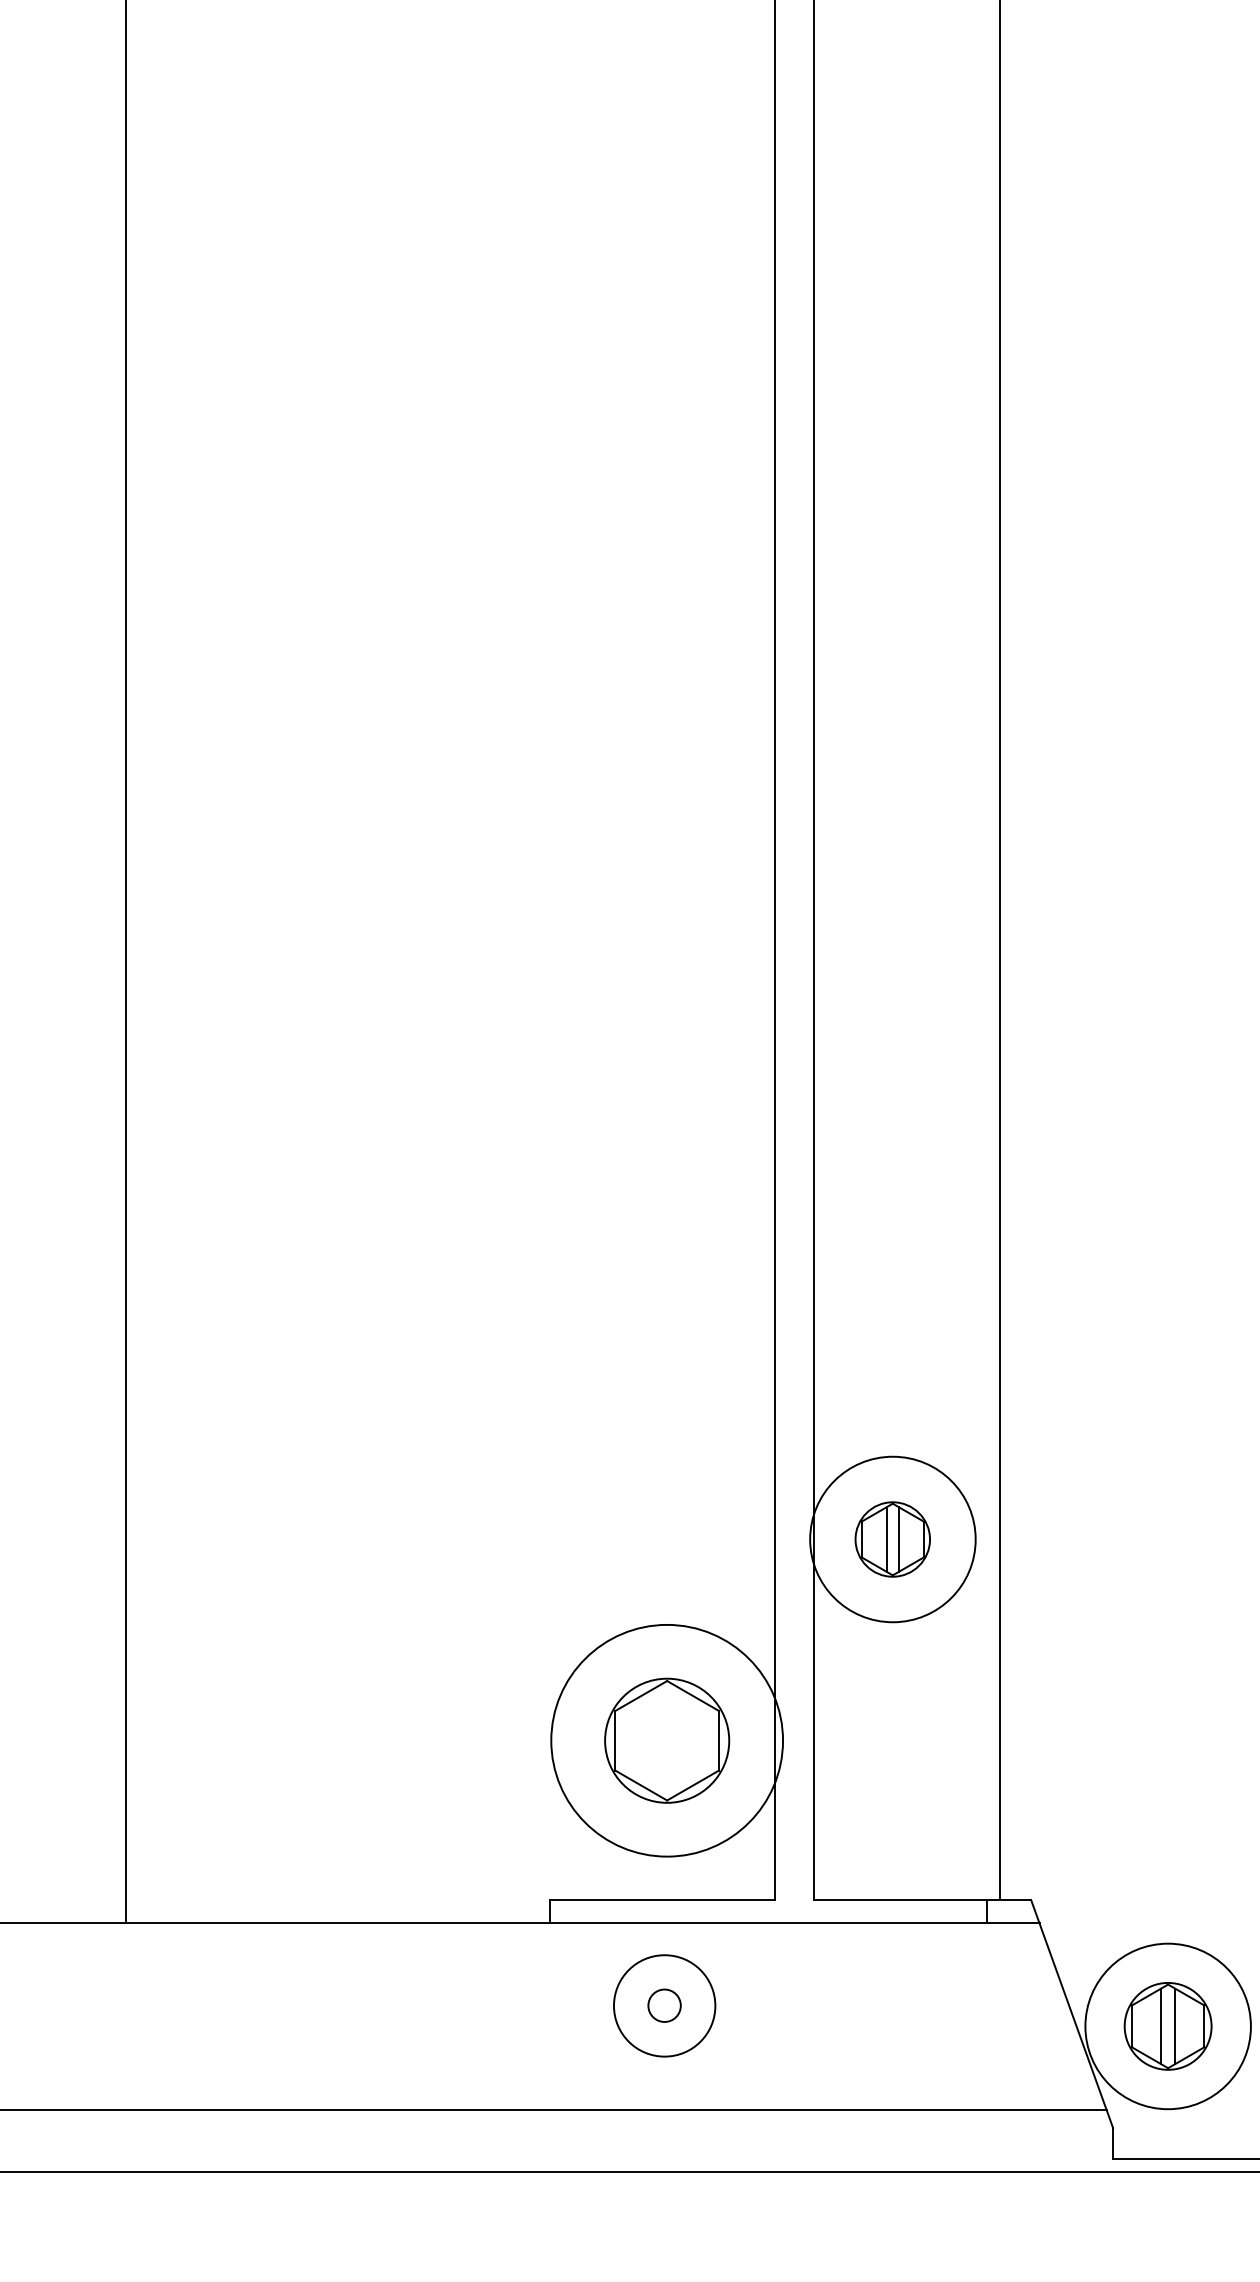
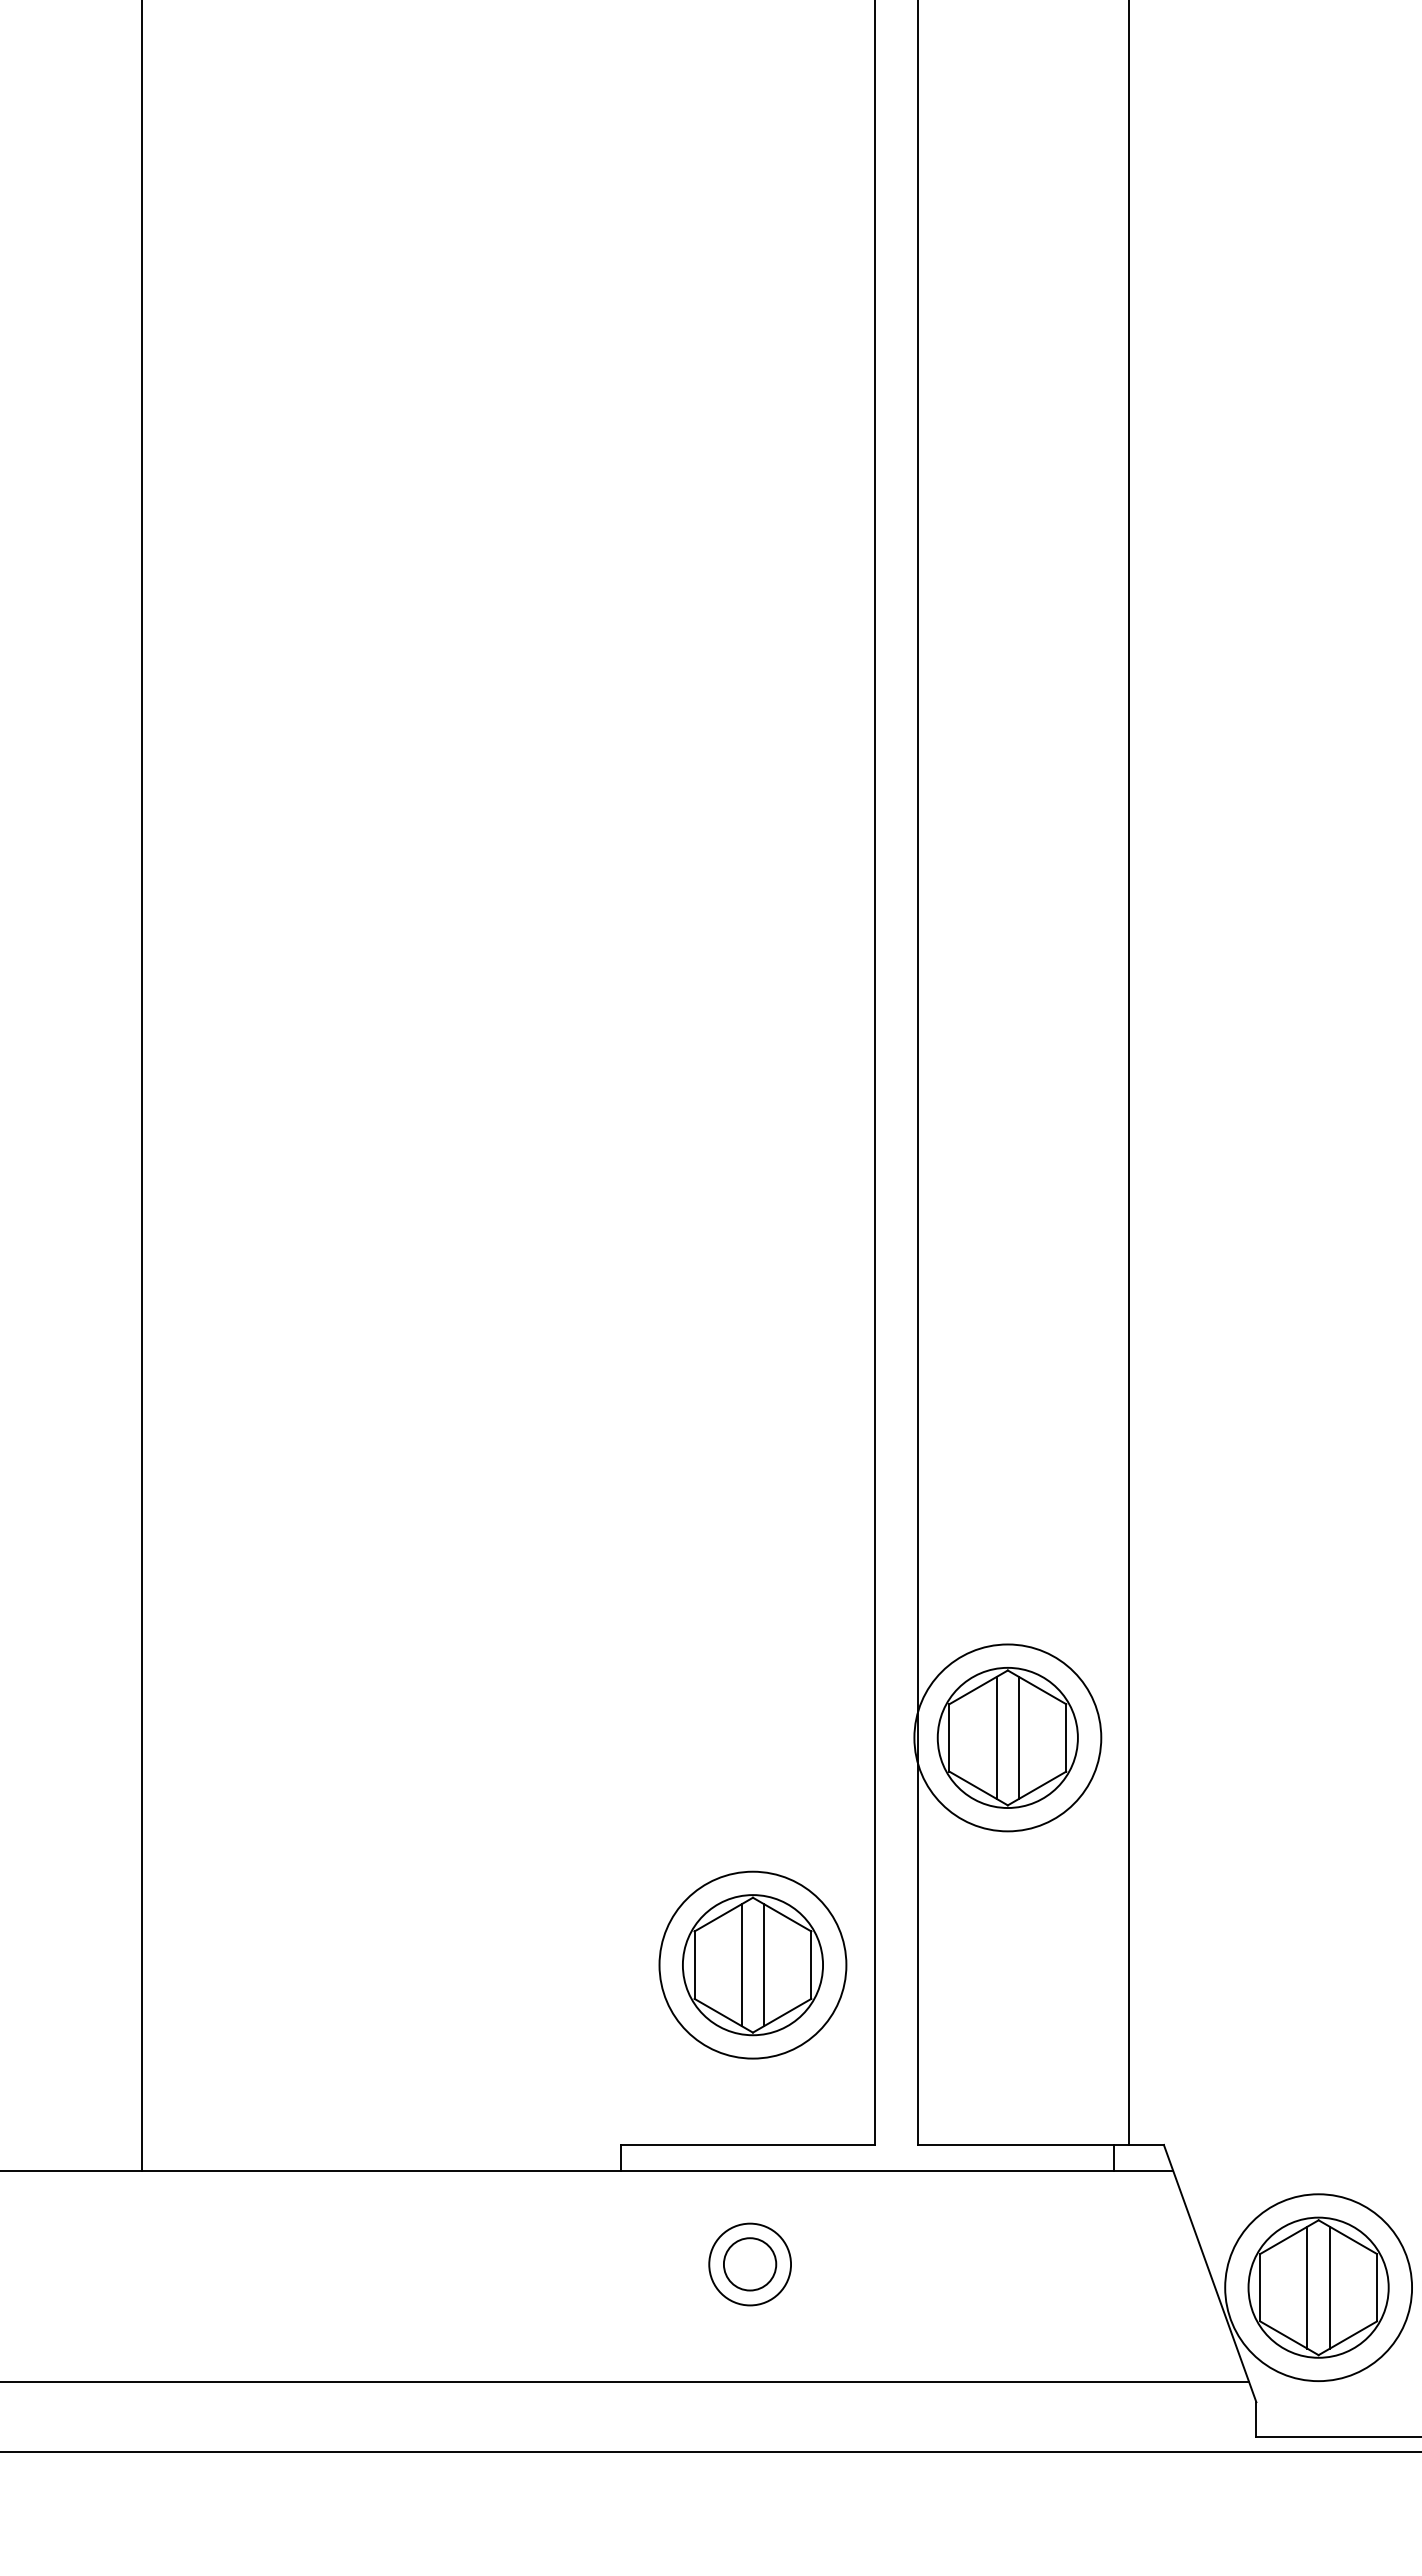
part: (892, 1539) -> (1007, 1737), size x1.67
circle: (666, 1740) -> (752, 1964), size x0.71
line: (657, 1741) -> (741, 1965), added
line: (677, 1741) -> (764, 1965), added
circle: (664, 2005) -> (749, 2264), size x1.43
circle: (664, 2005) -> (750, 2264), size x0.71
part: (1168, 2026) -> (1318, 2287), size x1.43

